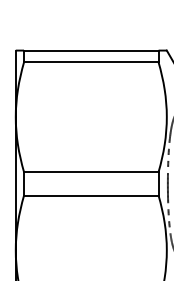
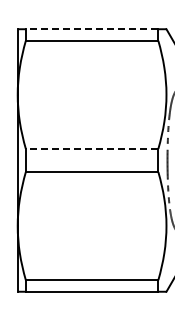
line: (90, 50) -> (91, 29), solid -> dashed
line: (90, 171) -> (91, 148), solid -> dashed

